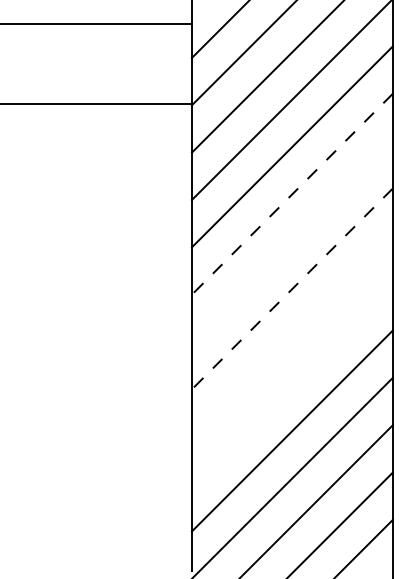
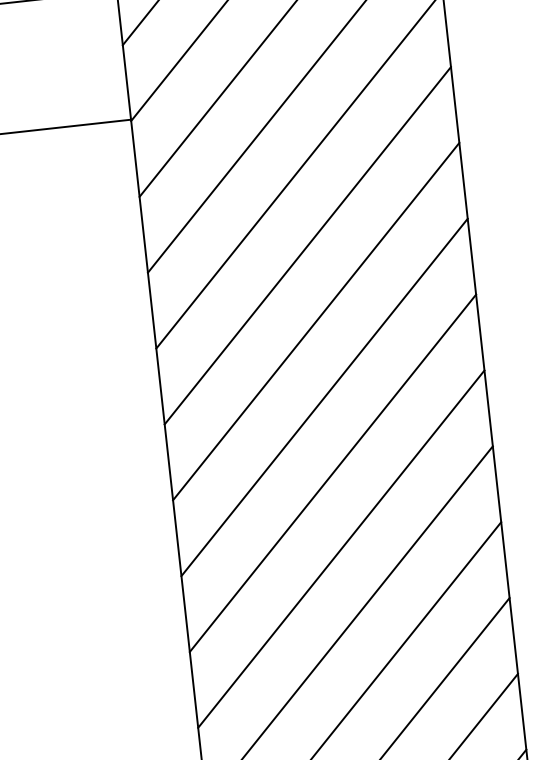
line: (292, 194) -> (308, 246), dashed -> solid
line: (291, 241) -> (314, 321), added
line: (292, 289) -> (324, 398), dashed -> solid
line: (291, 335) -> (331, 472), added
line: (291, 383) -> (339, 549), added

